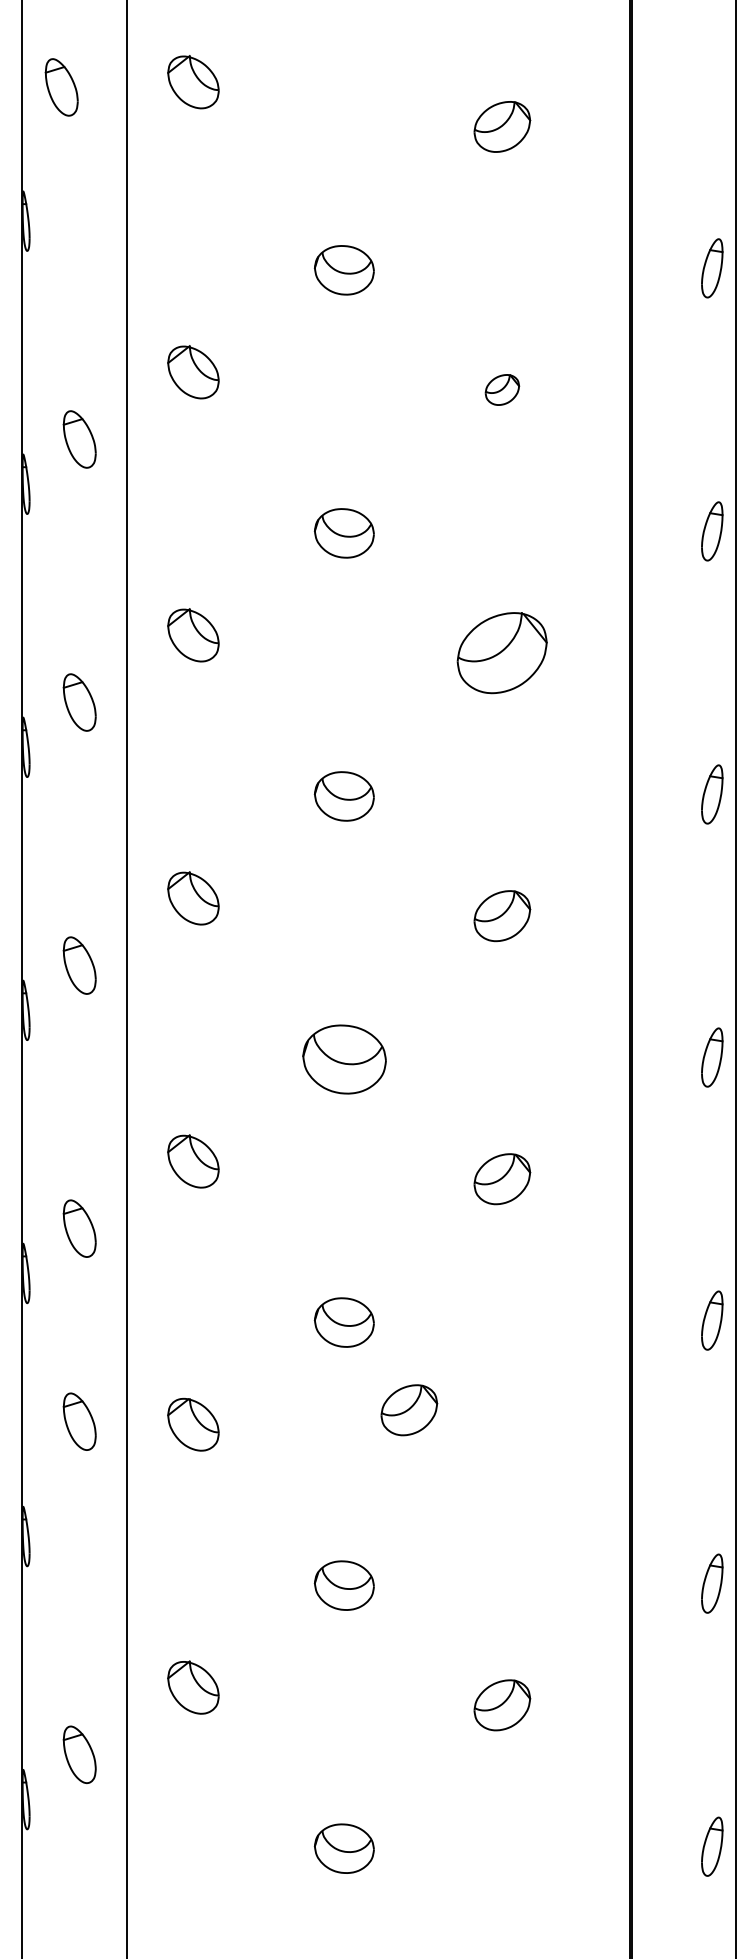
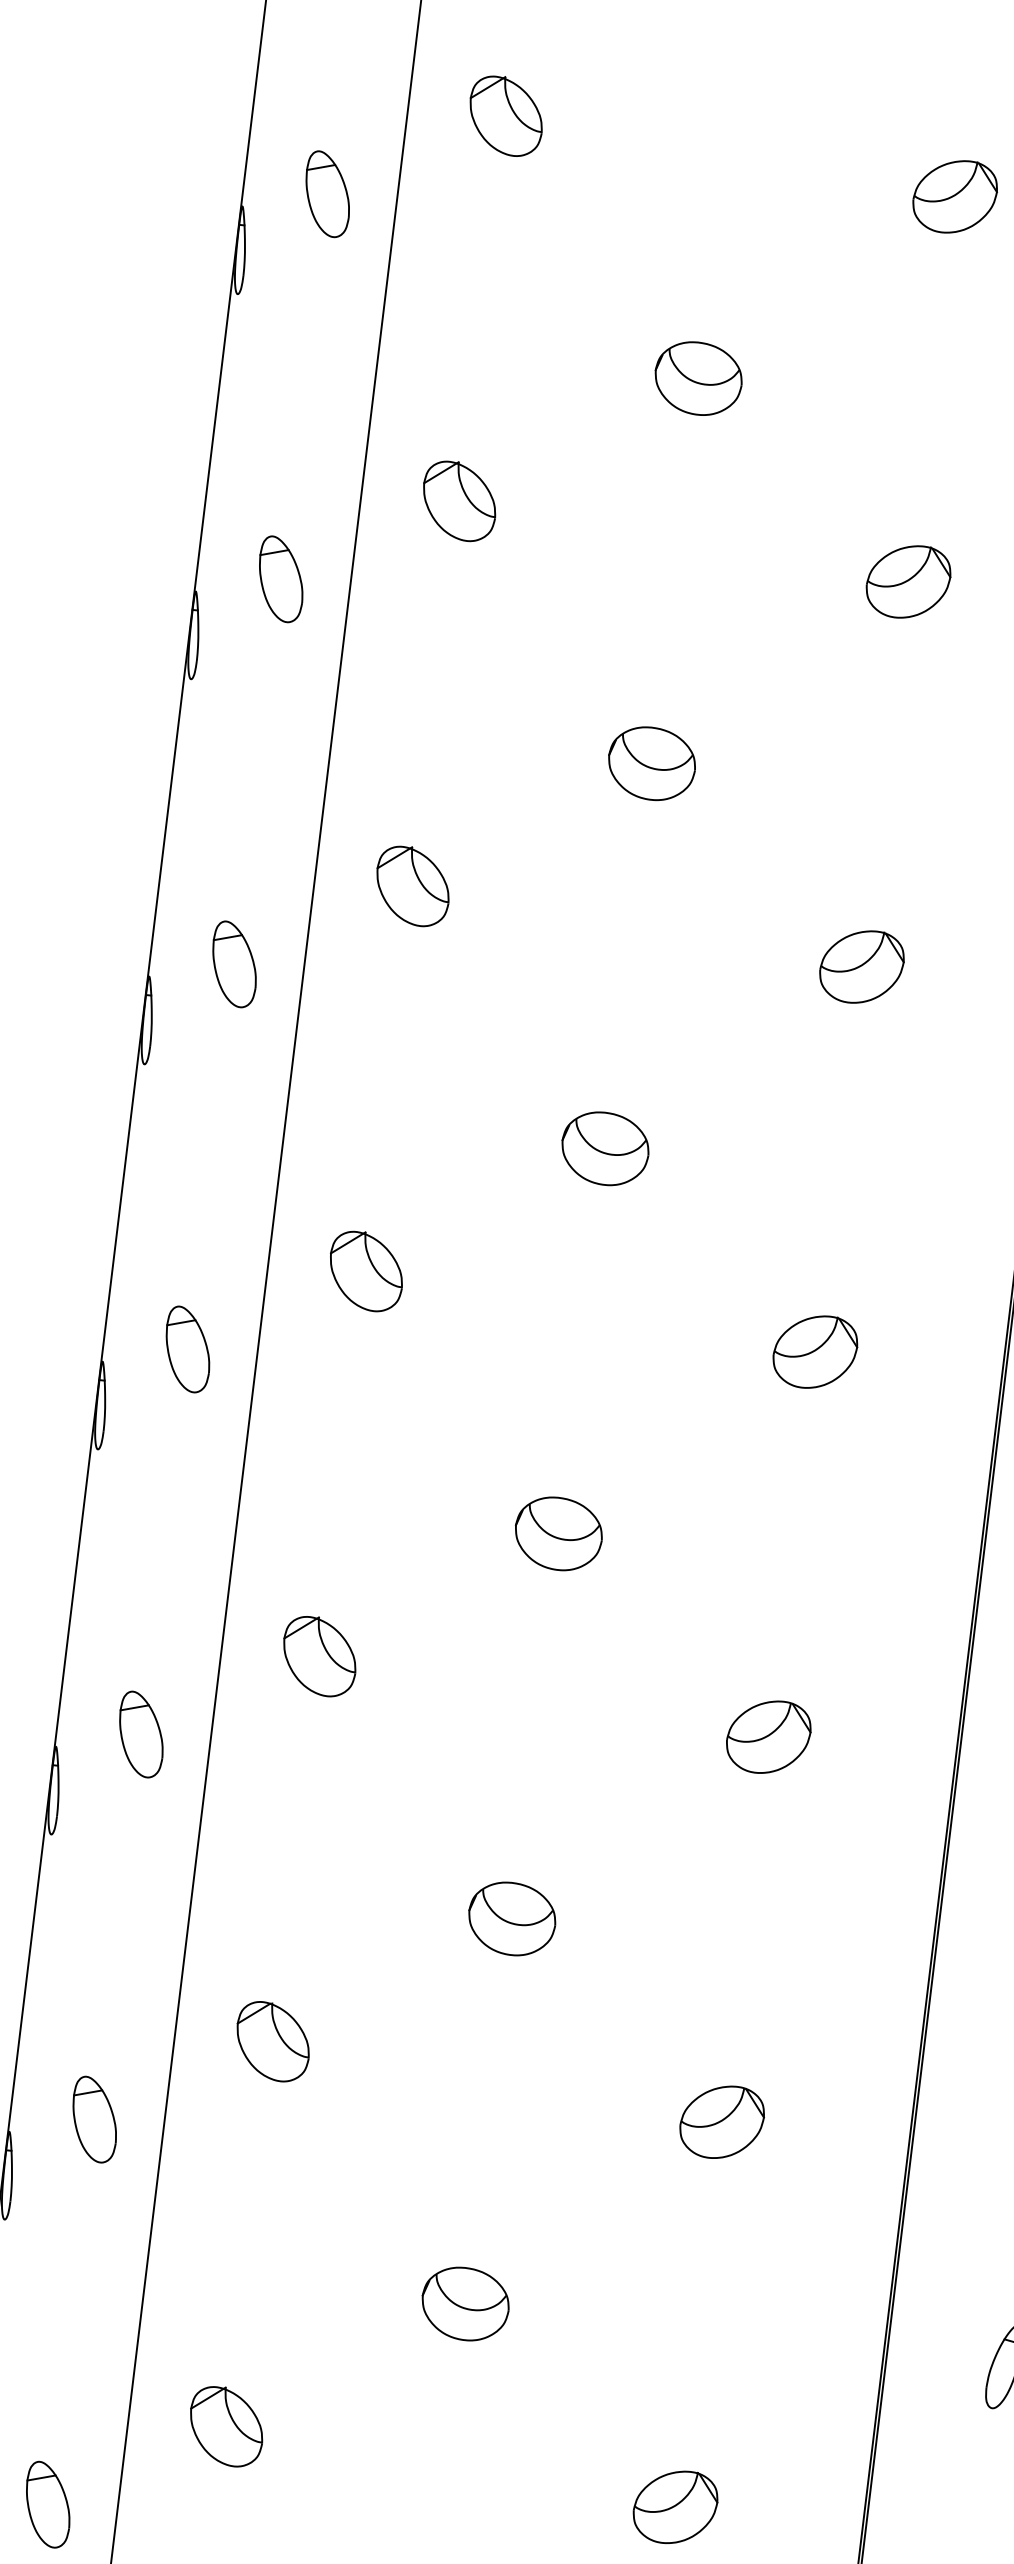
part: (193, 82) -> (506, 116), moved
part: (61, 87) -> (327, 194), moved
part: (502, 389) -> (908, 581), size x1.67
part: (502, 652) -> (862, 966), size x0.62
part: (343, 1059) -> (557, 1533), size x0.71
part: (409, 1410) -> (722, 2122), moved
part: (79, 1421) -> (94, 2119), moved

